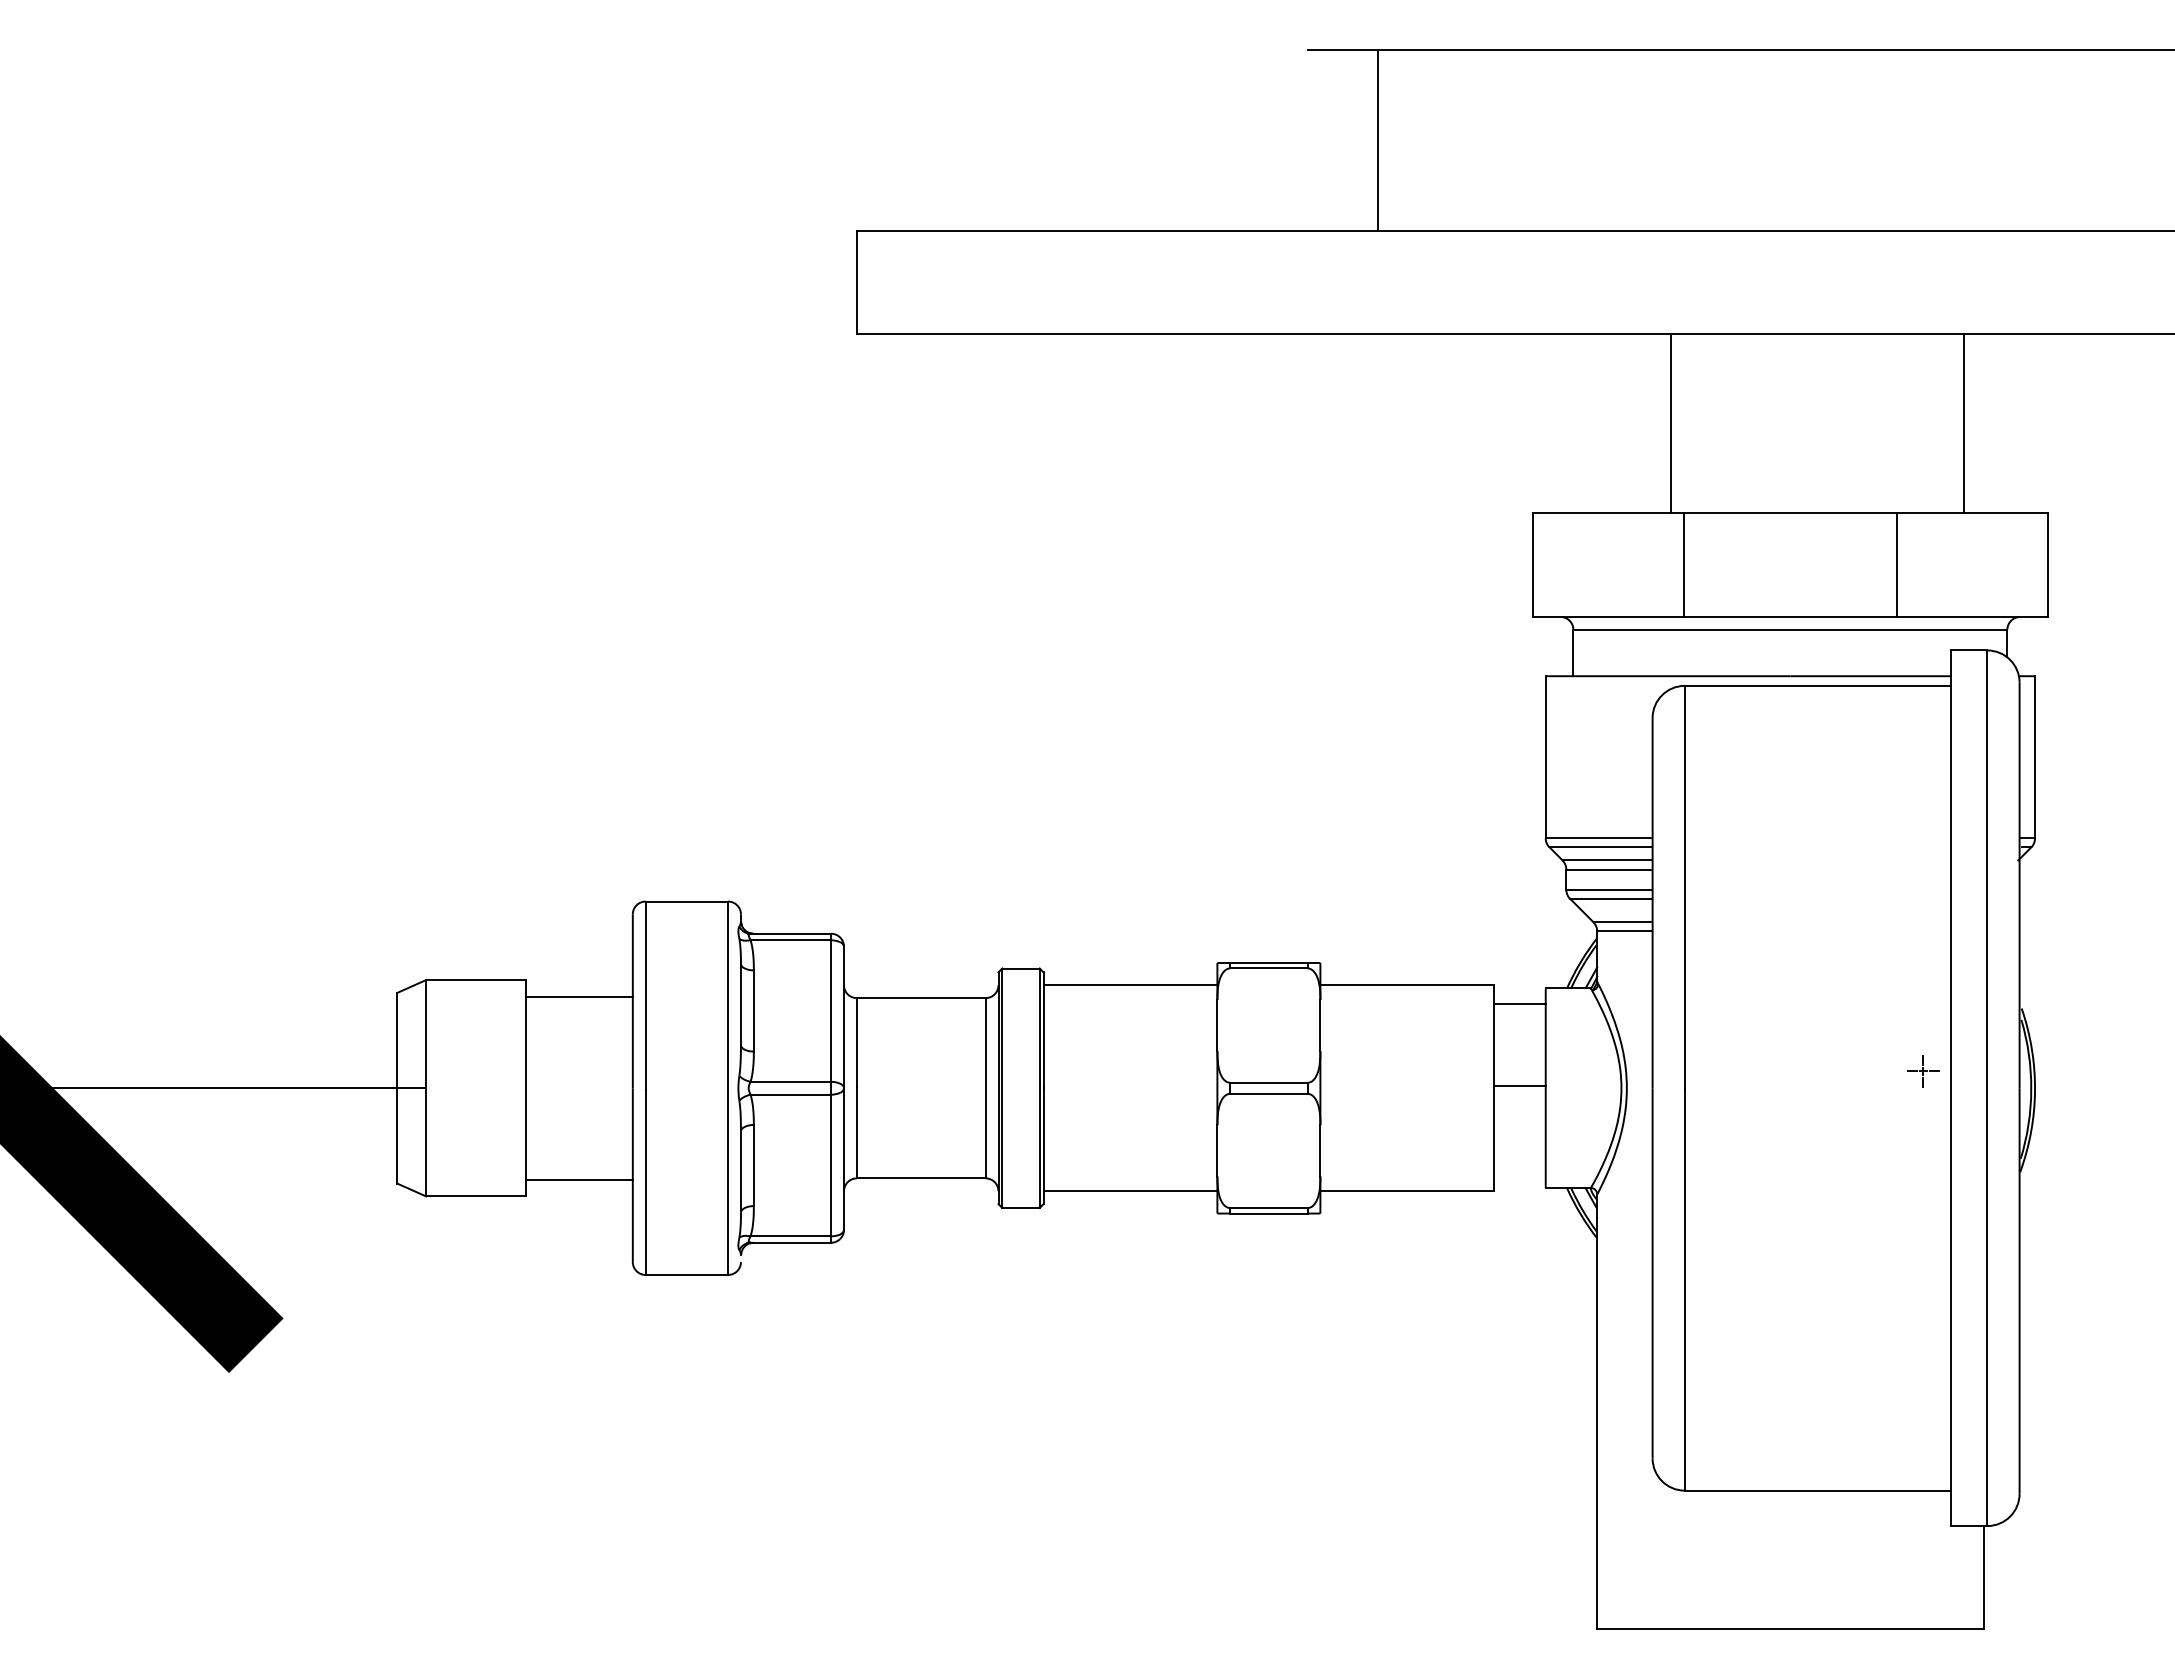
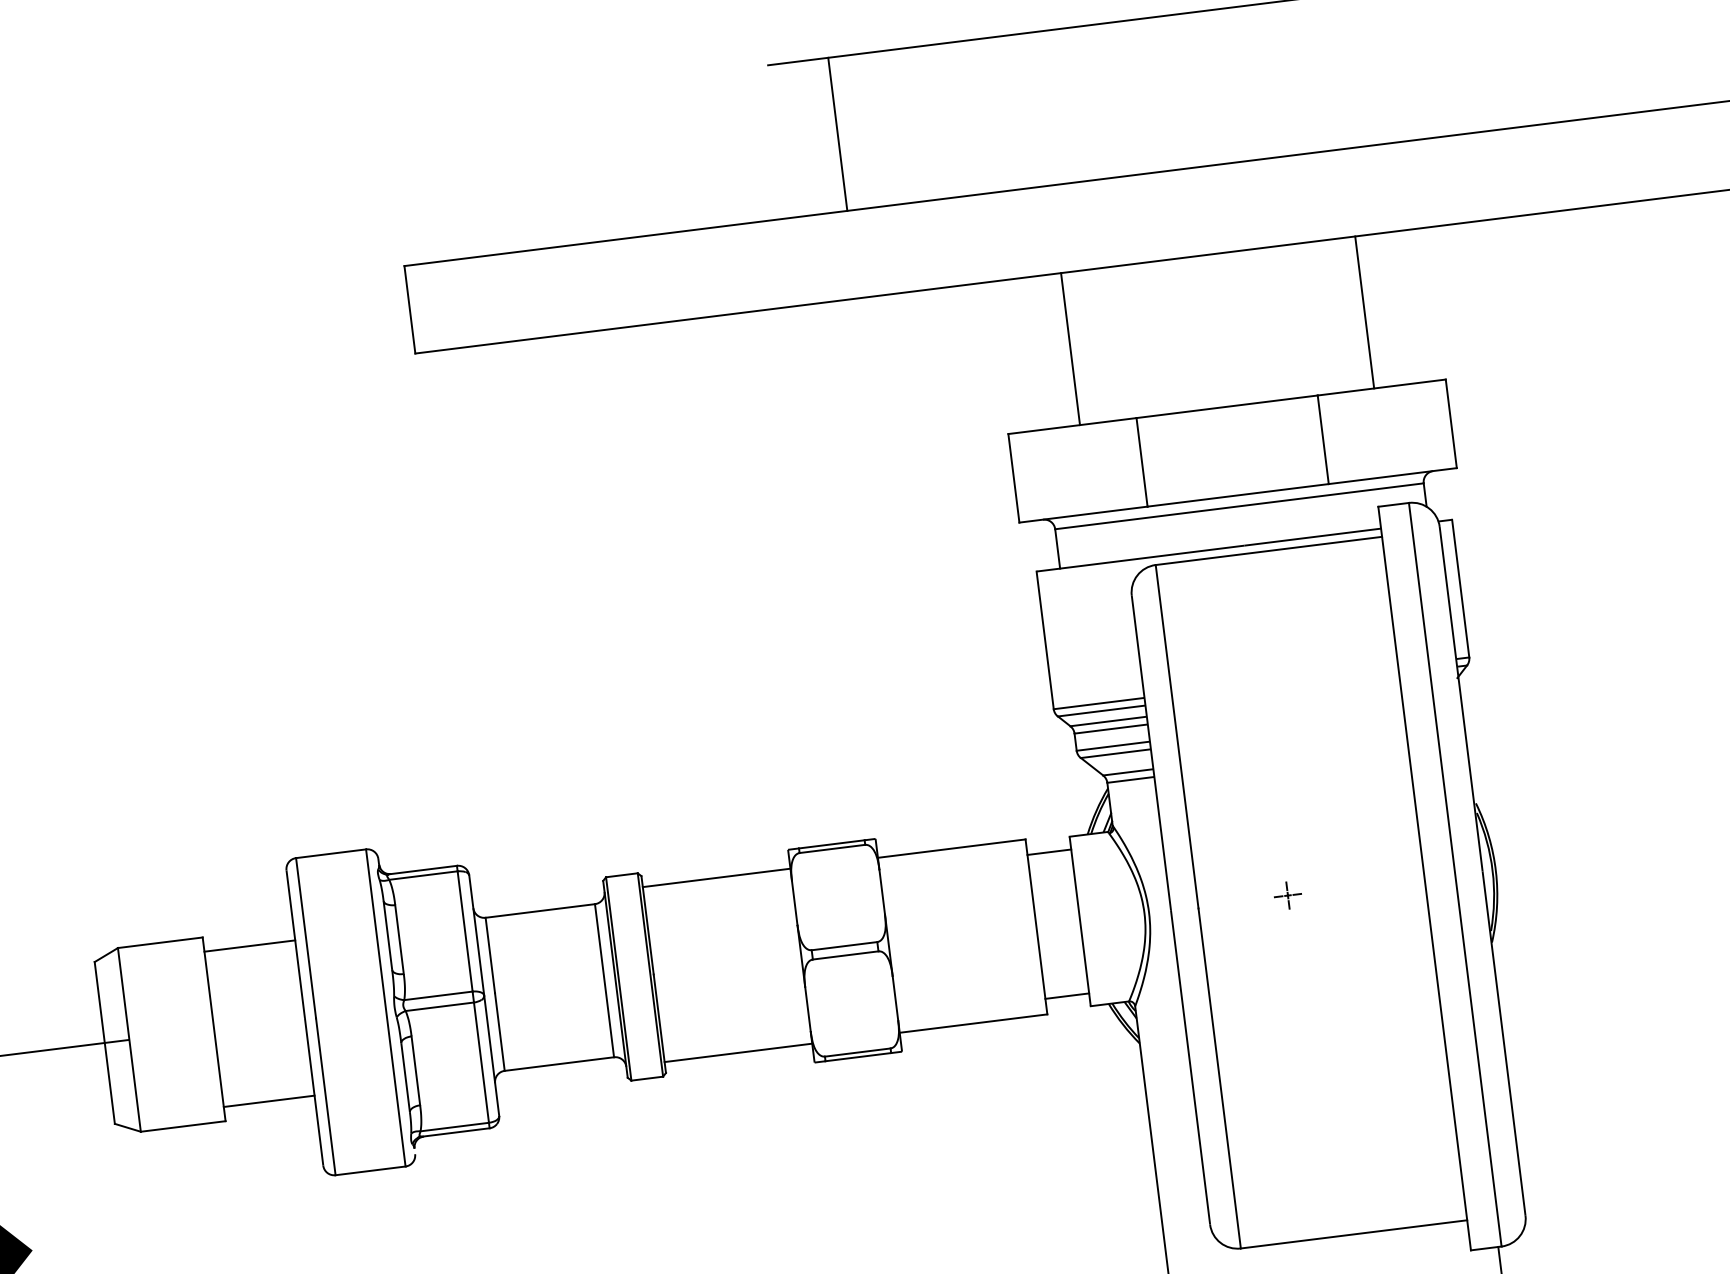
line: (1671, 422) -> (1070, 348), moved
part: (1923, 1071) -> (1288, 895), moved
line: (1519, 1085) -> (1066, 995), moved

